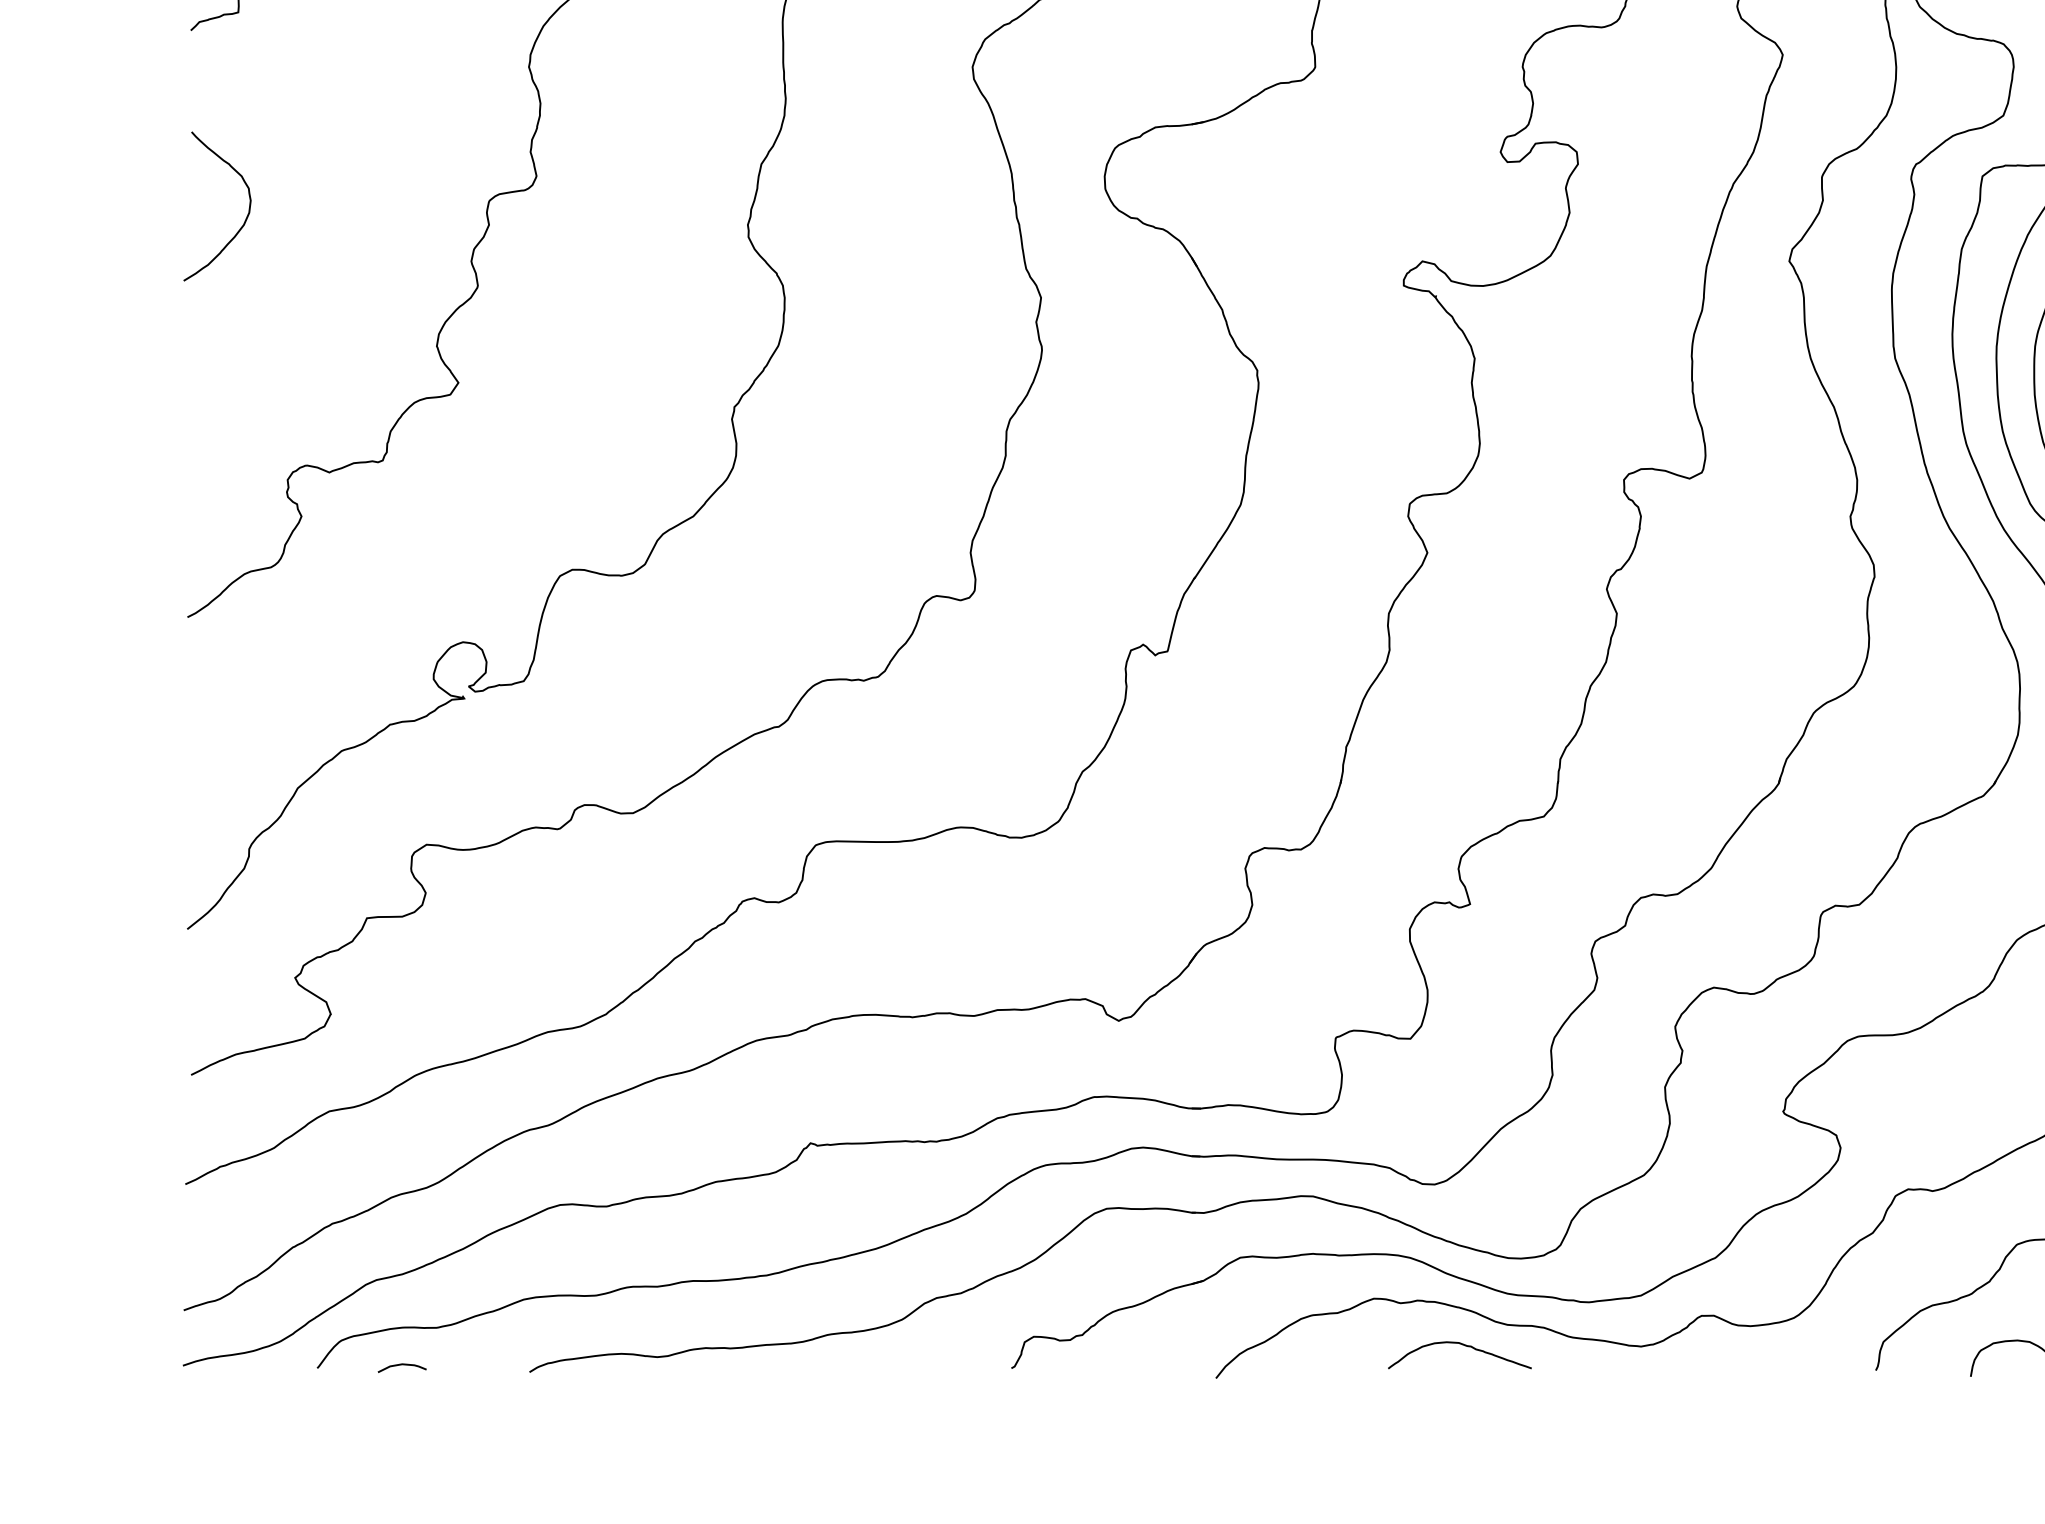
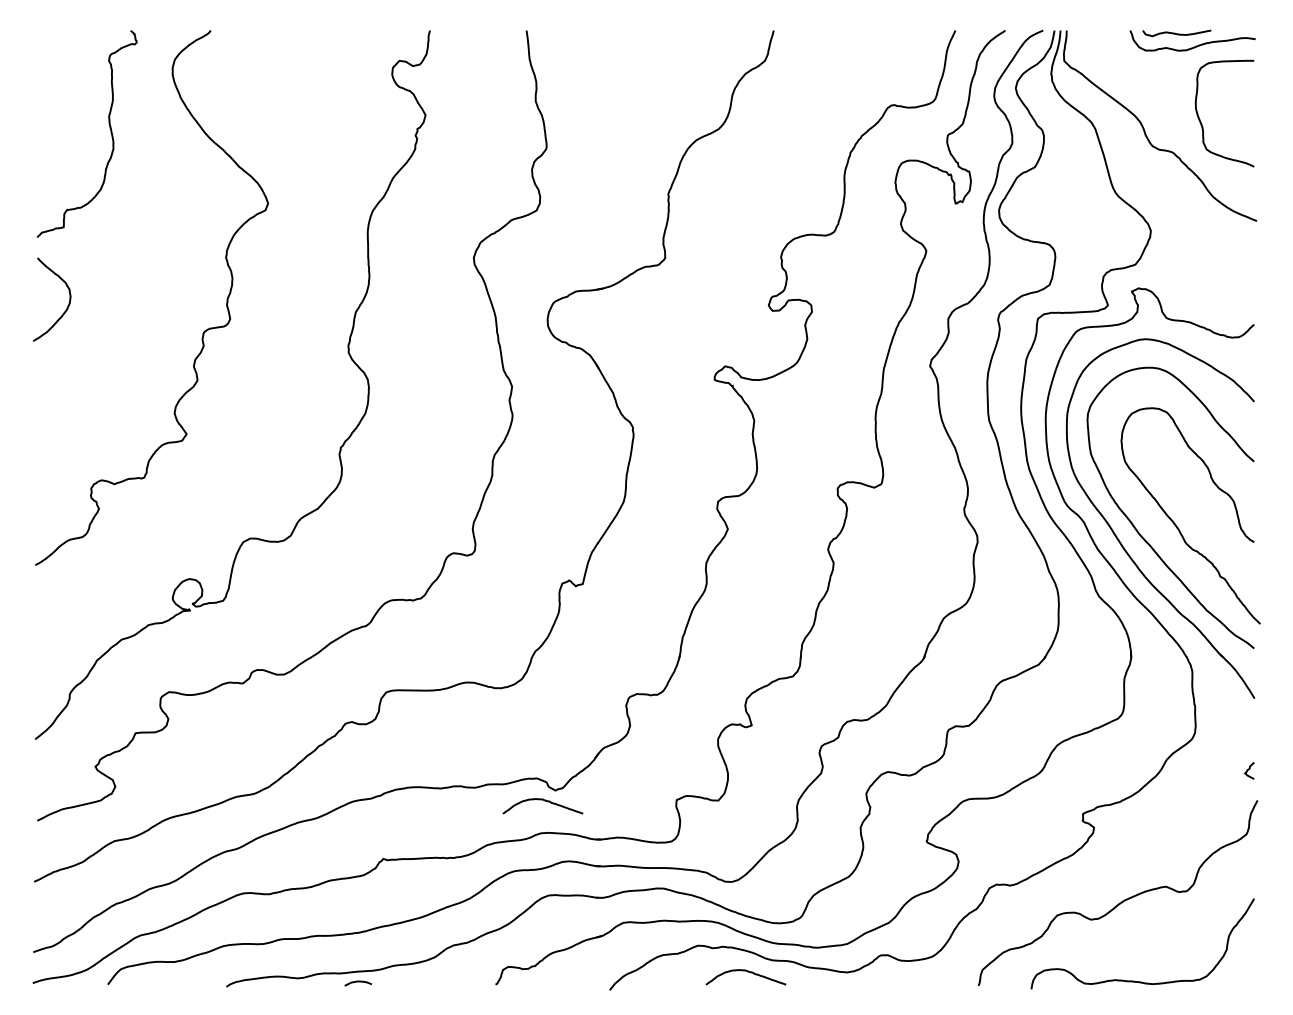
curve: (243, 220) -> (66, 307), moved
curve: (1099, 1040) -> (544, 801), added
curve: (400, 1366) -> (357, 982), moved

